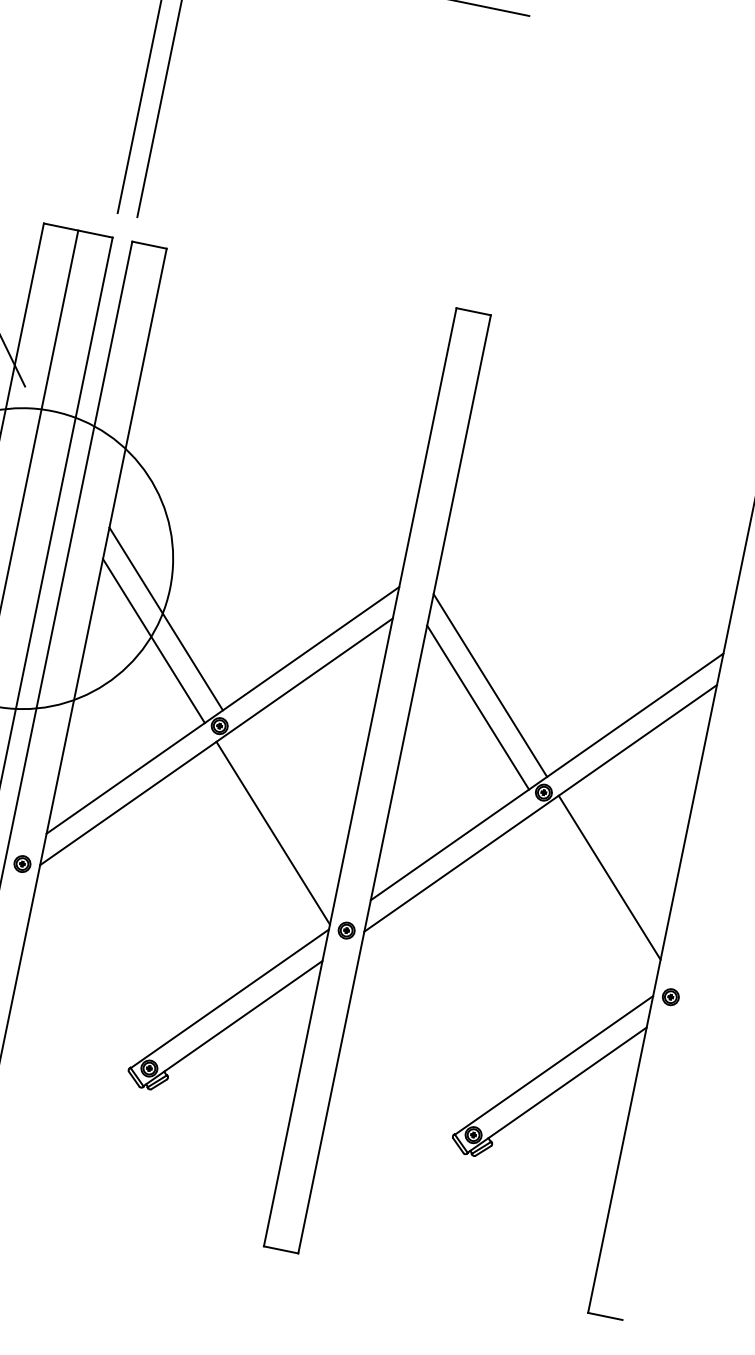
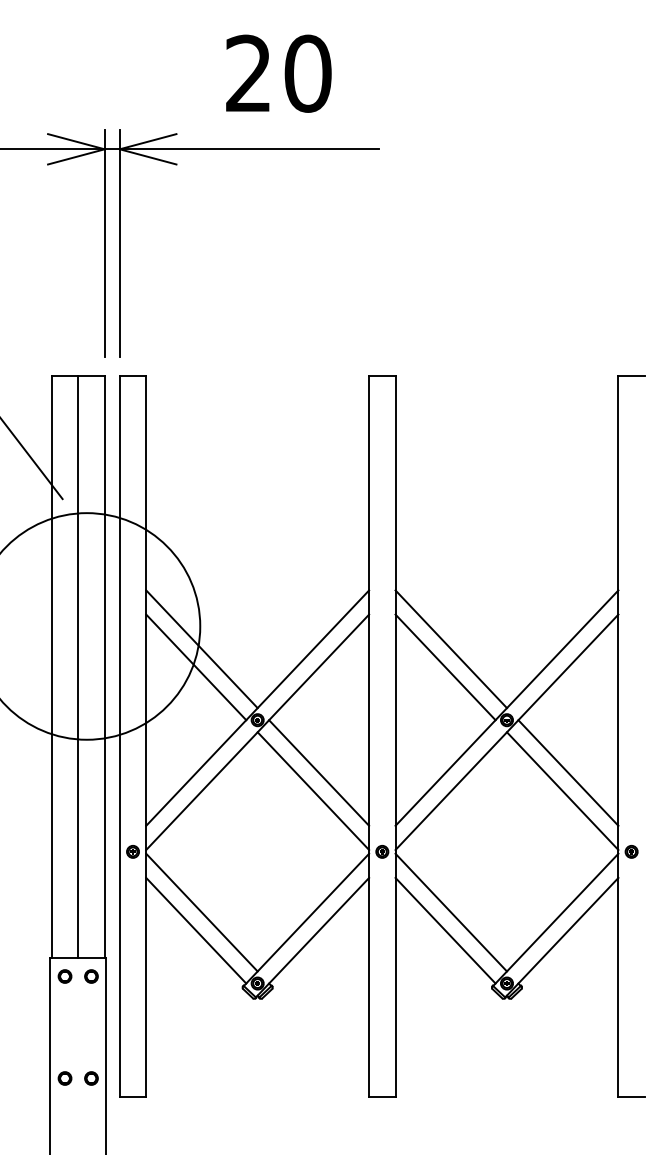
line: (286, 810) -> (319, 772), added
line: (597, 898) -> (562, 790), added
line: (95, 961) -> (201, 912), added
line: (84, 983) -> (196, 930), added
line: (419, 1027) -> (450, 912), added
line: (407, 1049) -> (445, 930), added

